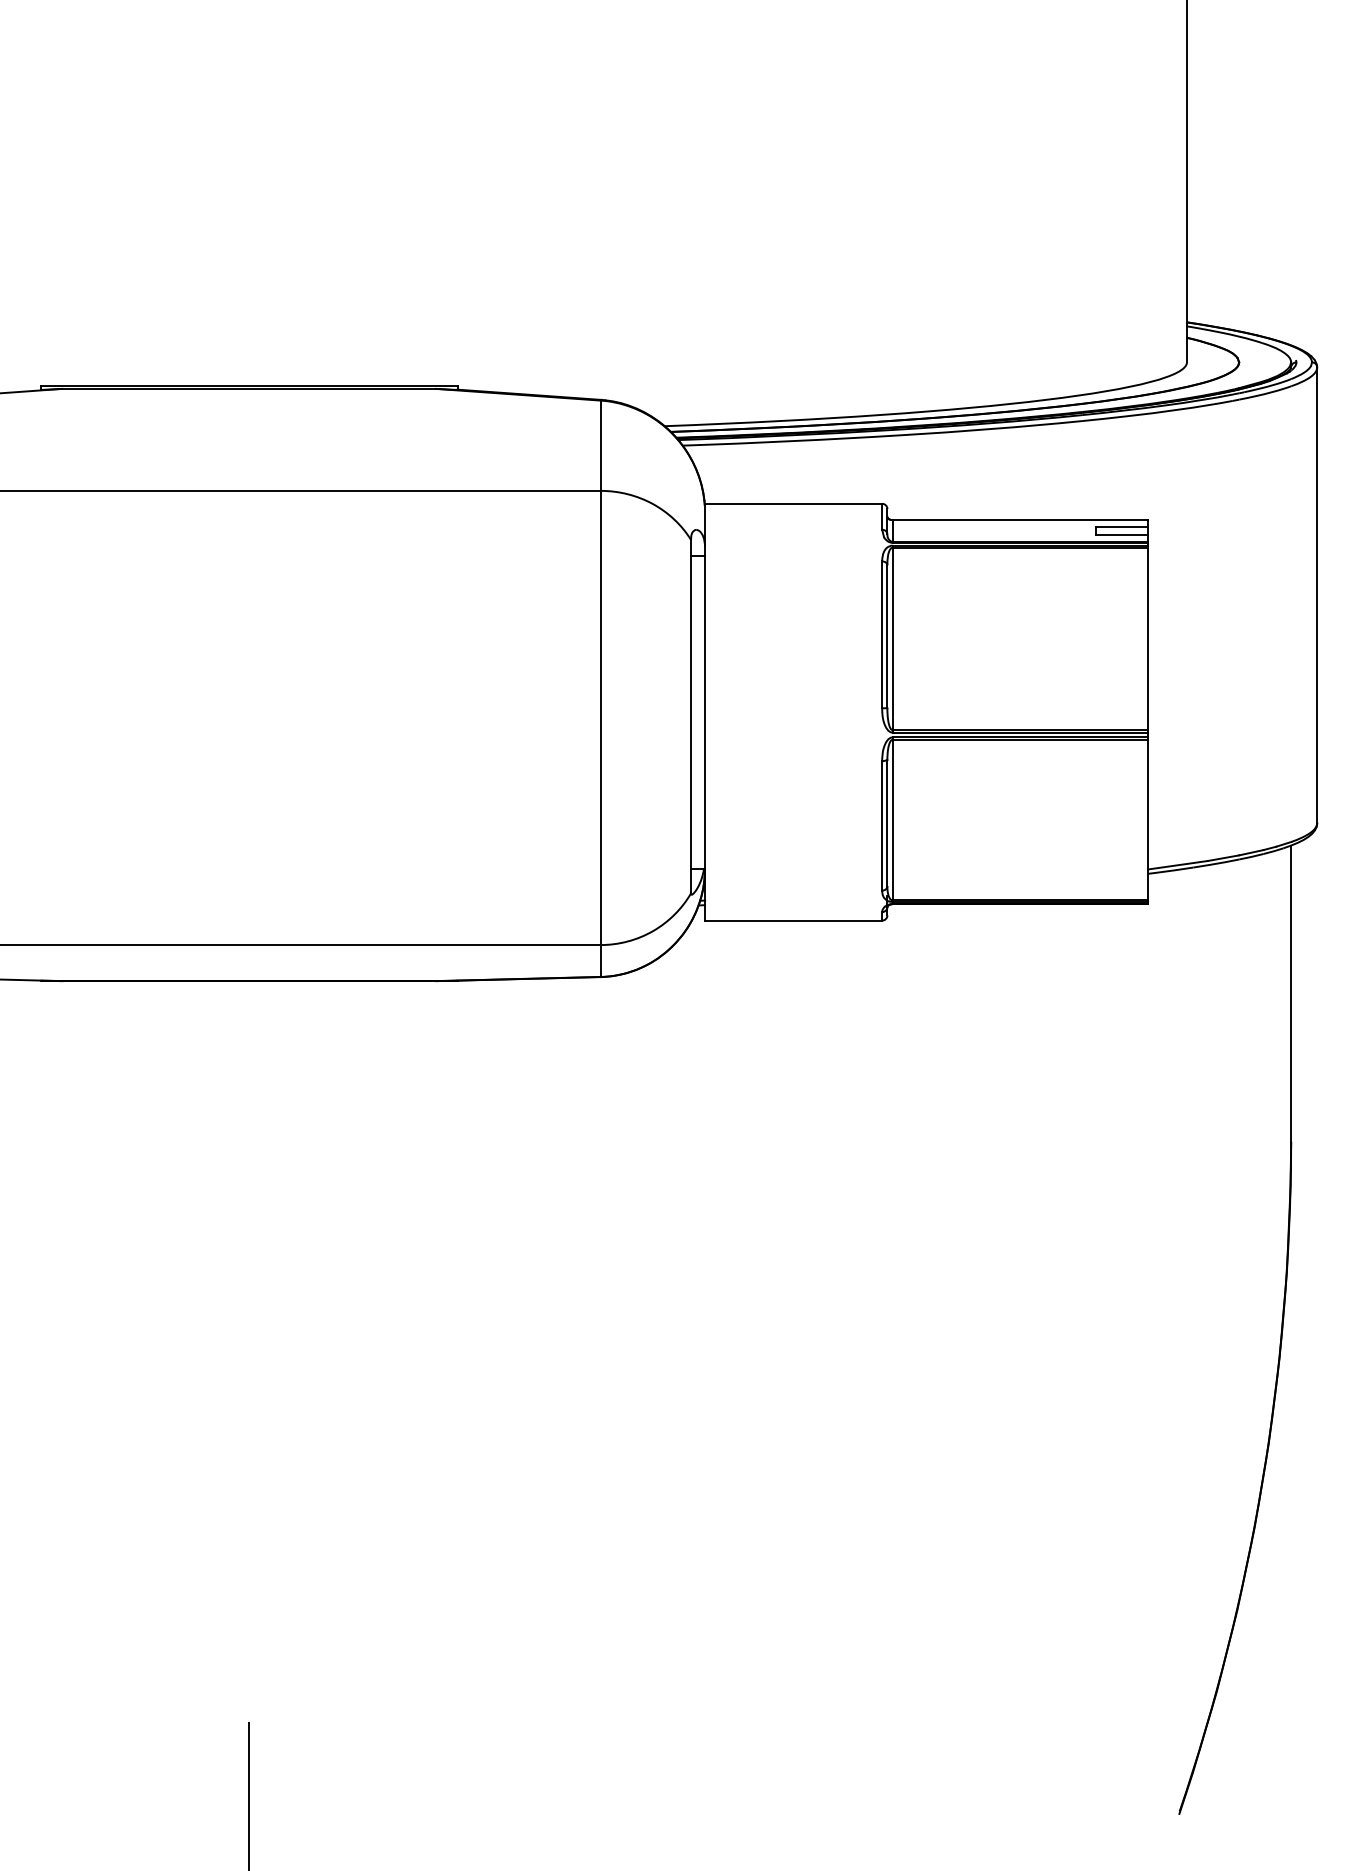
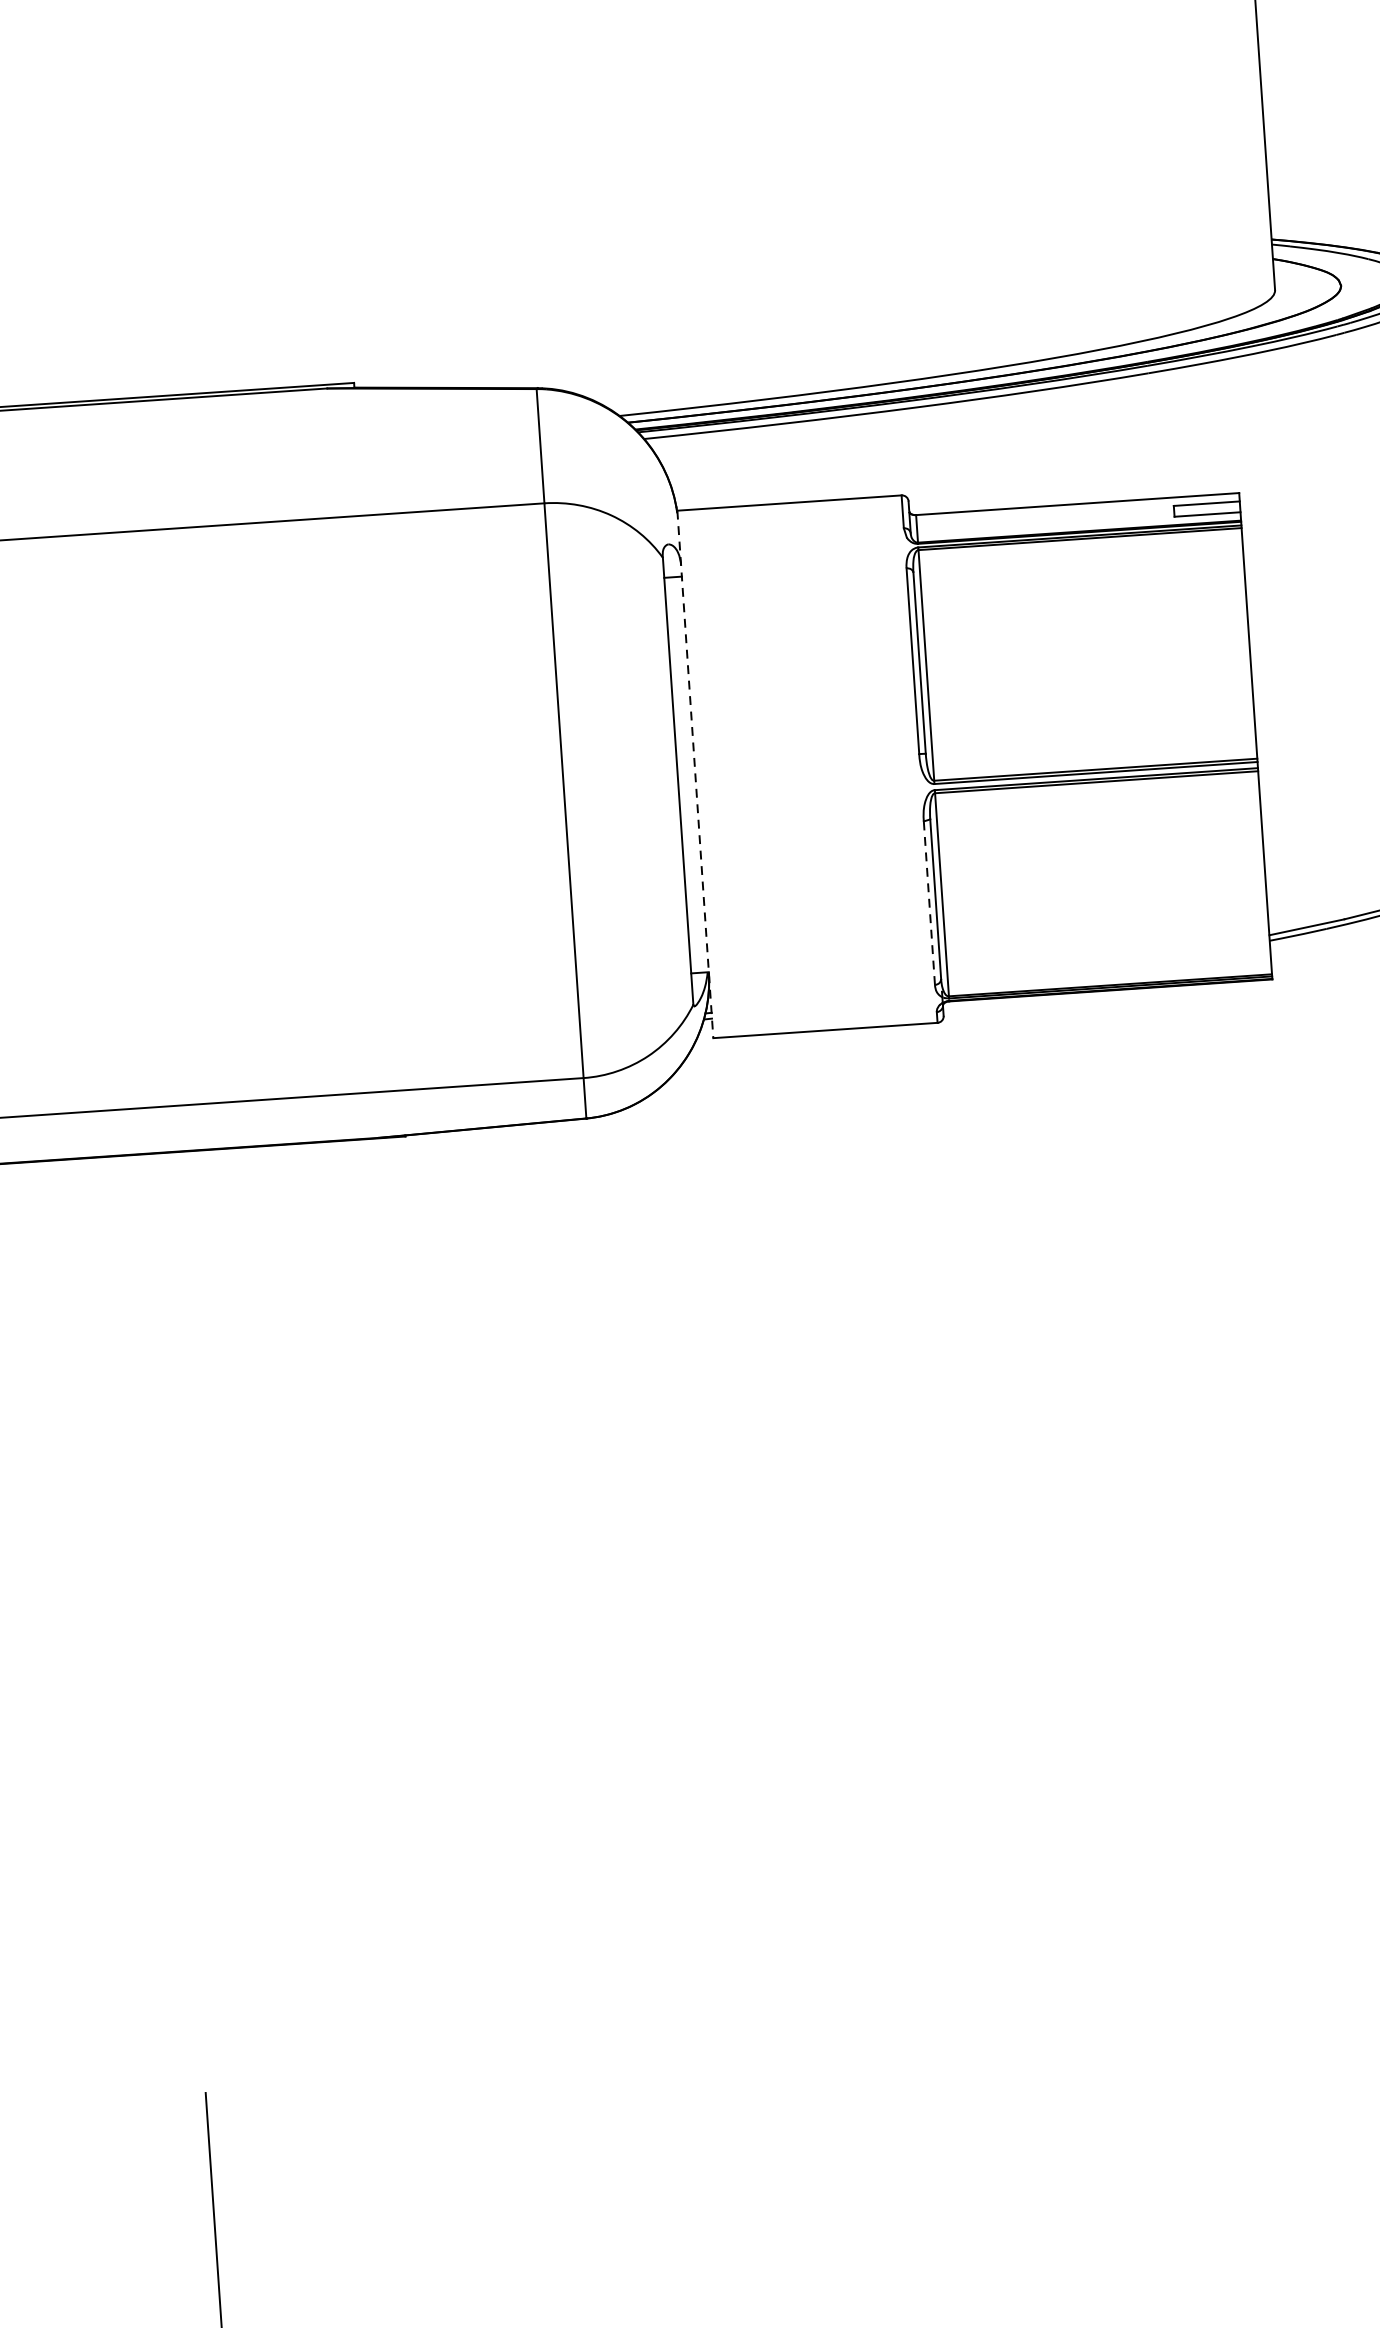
line: (705, 712) -> (695, 774), solid -> dashed
line: (882, 826) -> (929, 903), solid -> dashed

